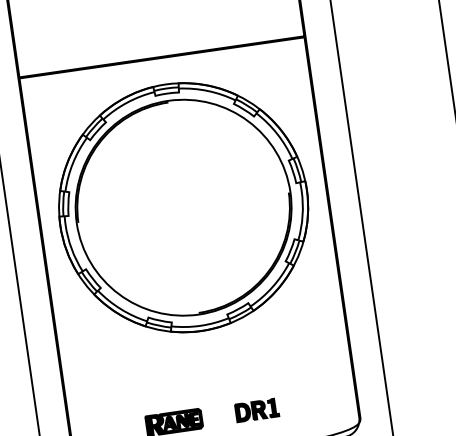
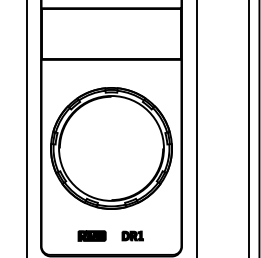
part: (183, 207) -> (111, 148), moved

